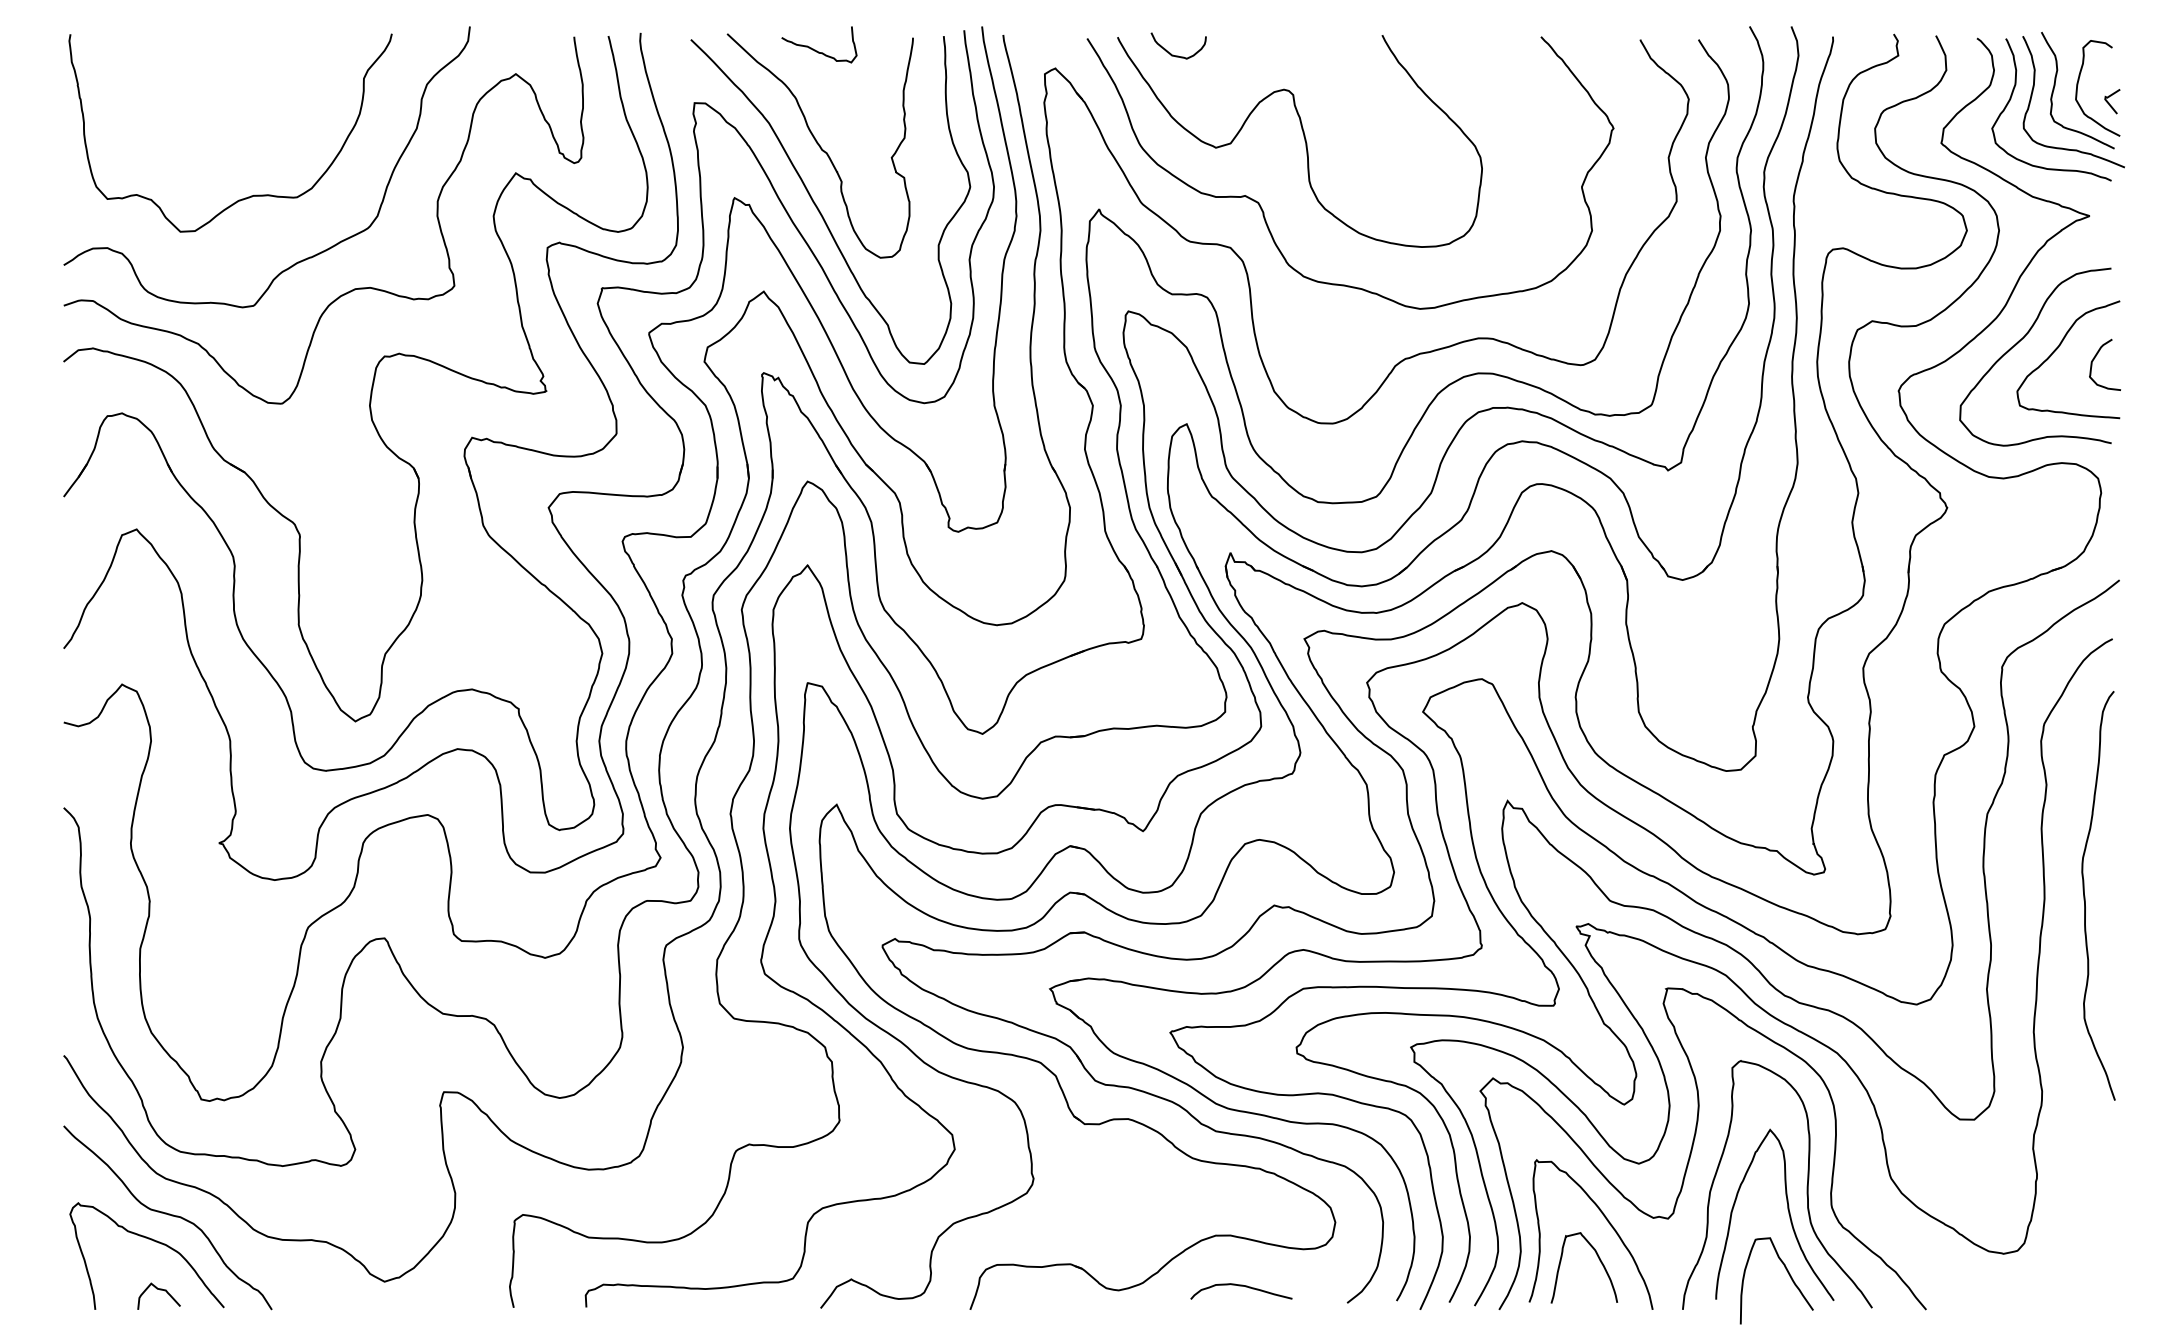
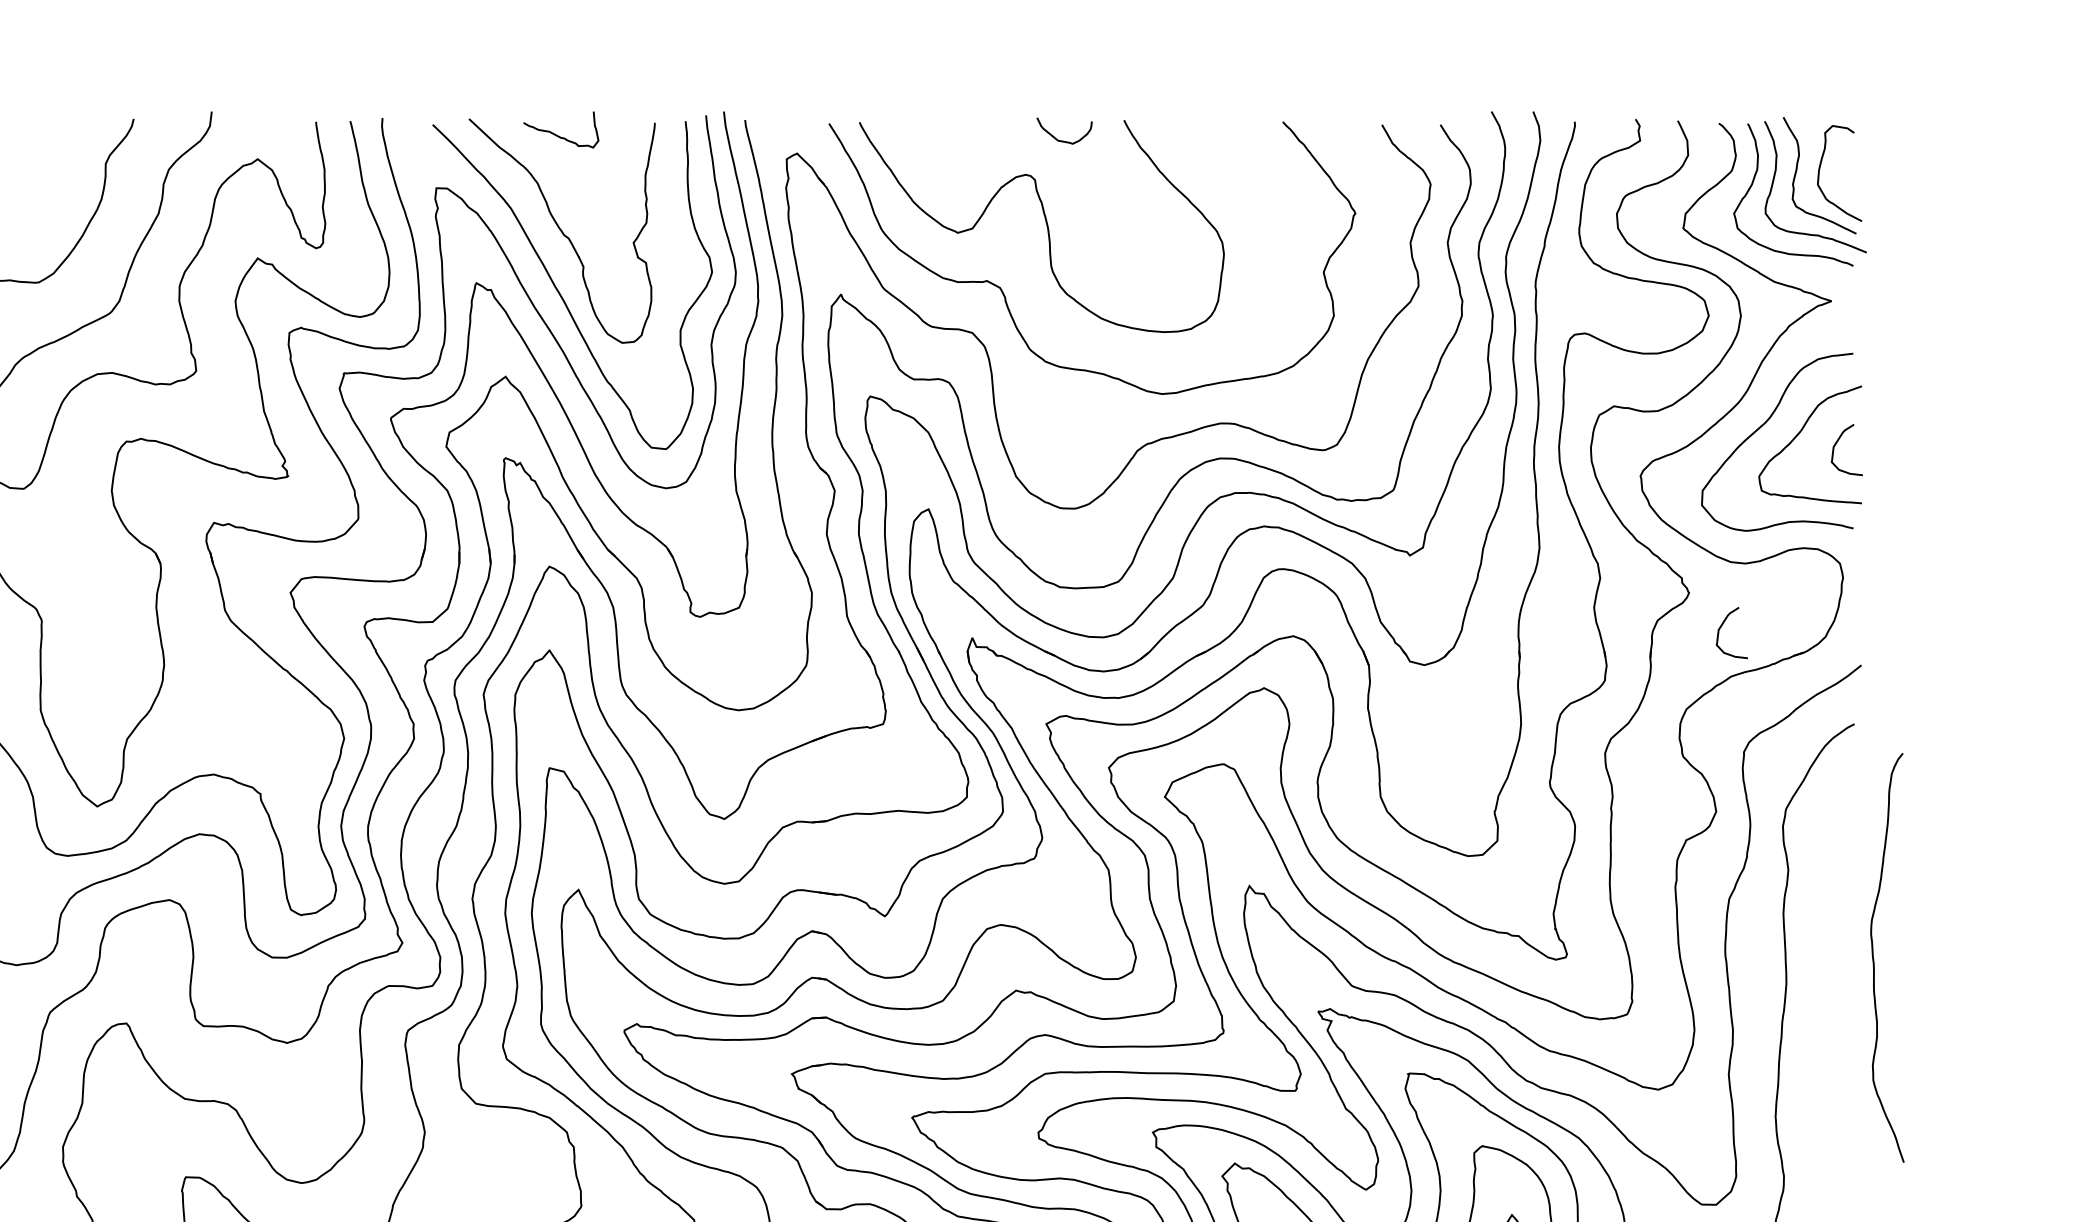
curve: (1178, 55) -> (1064, 140), moved
line: (2109, 102) -> (1851, 187), removed
curve: (1980, 541) -> (1722, 626), added
curve: (2085, 895) -> (1874, 957), moved

